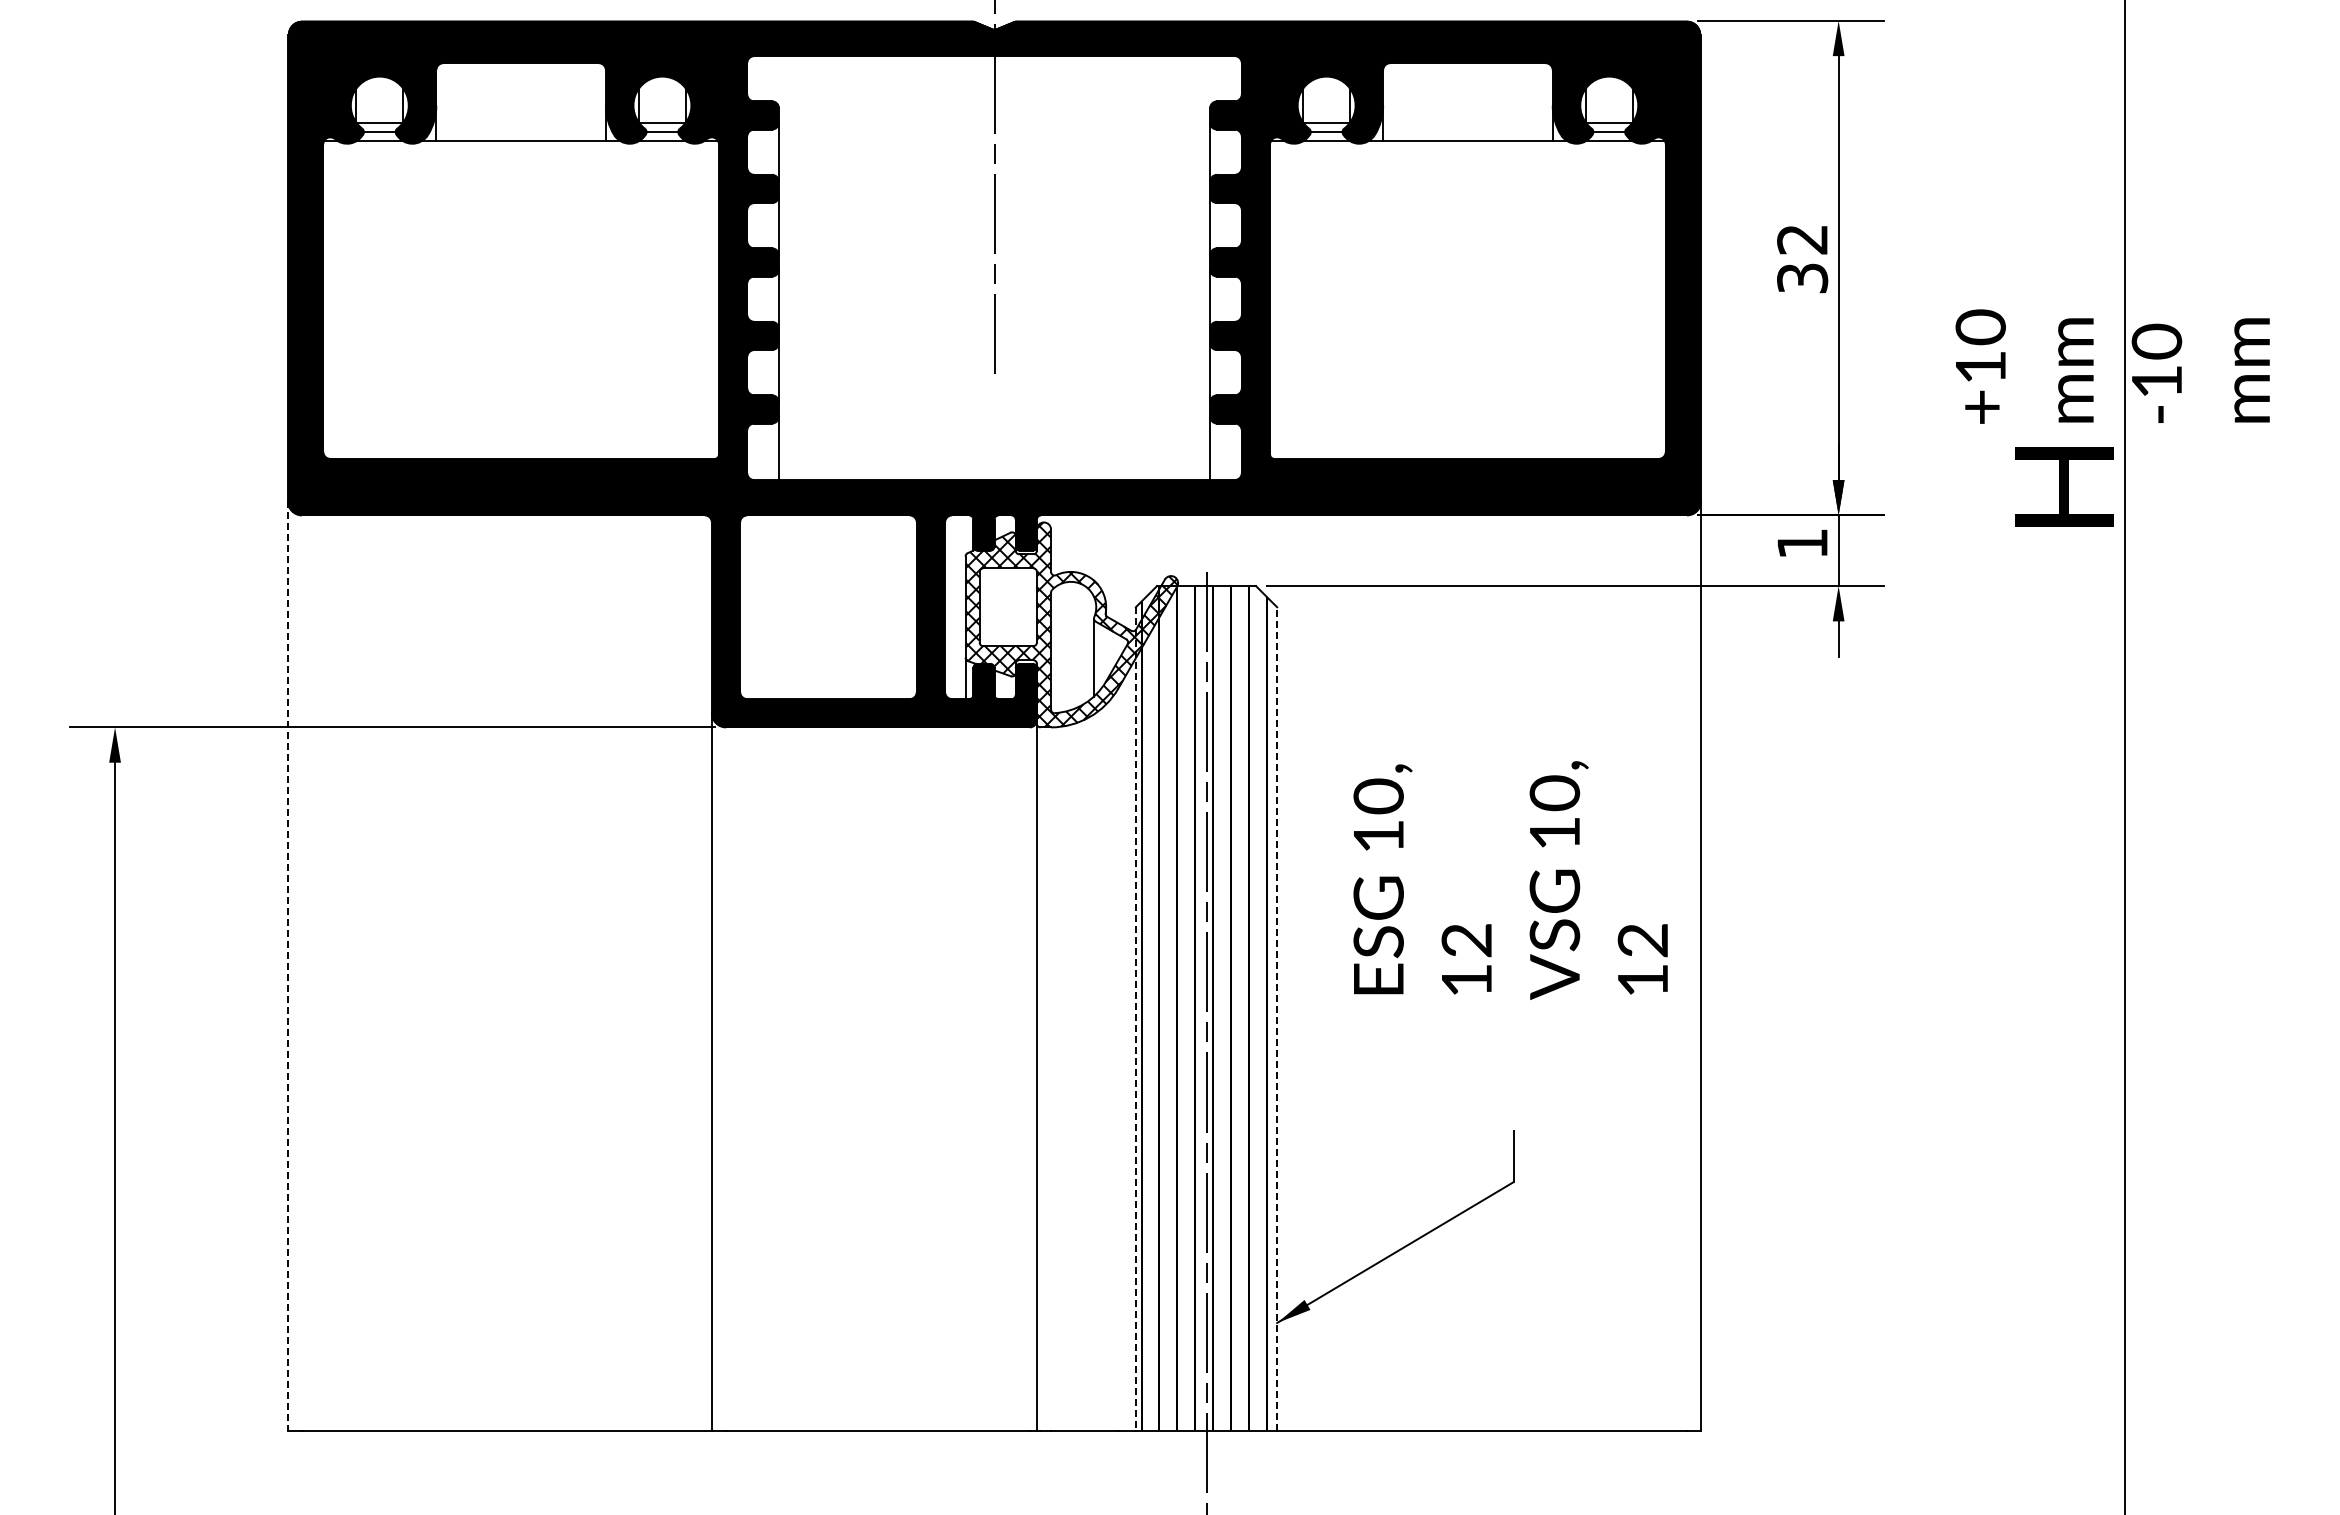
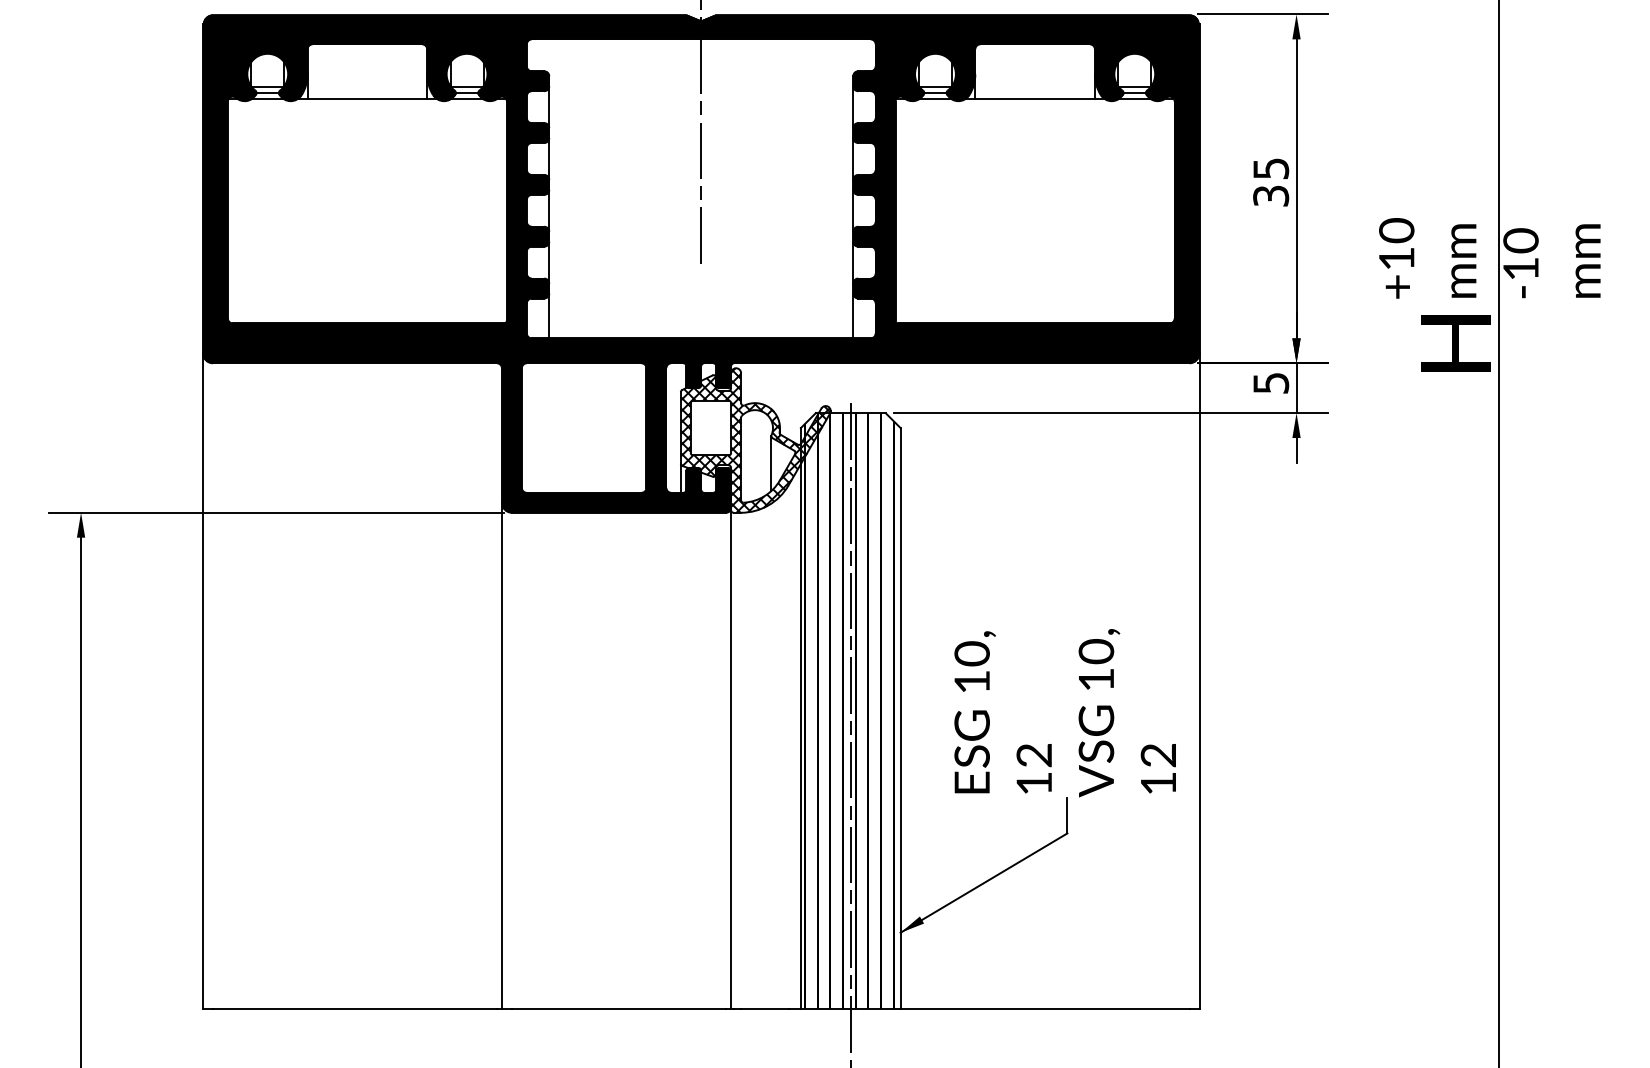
text: (1802, 239) -> (1271, 168), 32 -> 35
text: (1802, 543) -> (1271, 383), 1 -> 5
text: (1510, 880) -> (1065, 713), moved
line: (287, 966) -> (202, 681), dashed -> solid
line: (1135, 1019) -> (800, 718), dashed -> solid
line: (1277, 1019) -> (900, 718), dashed -> solid

